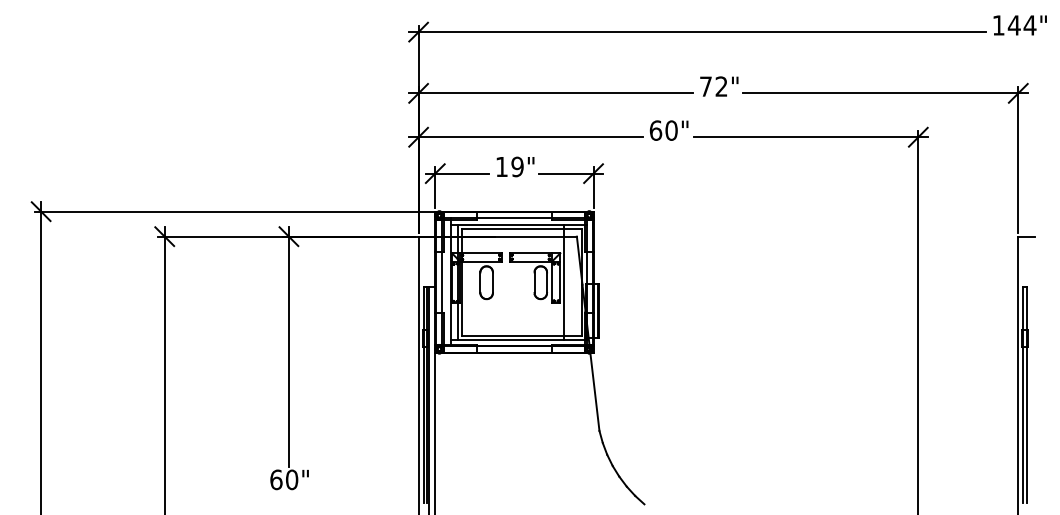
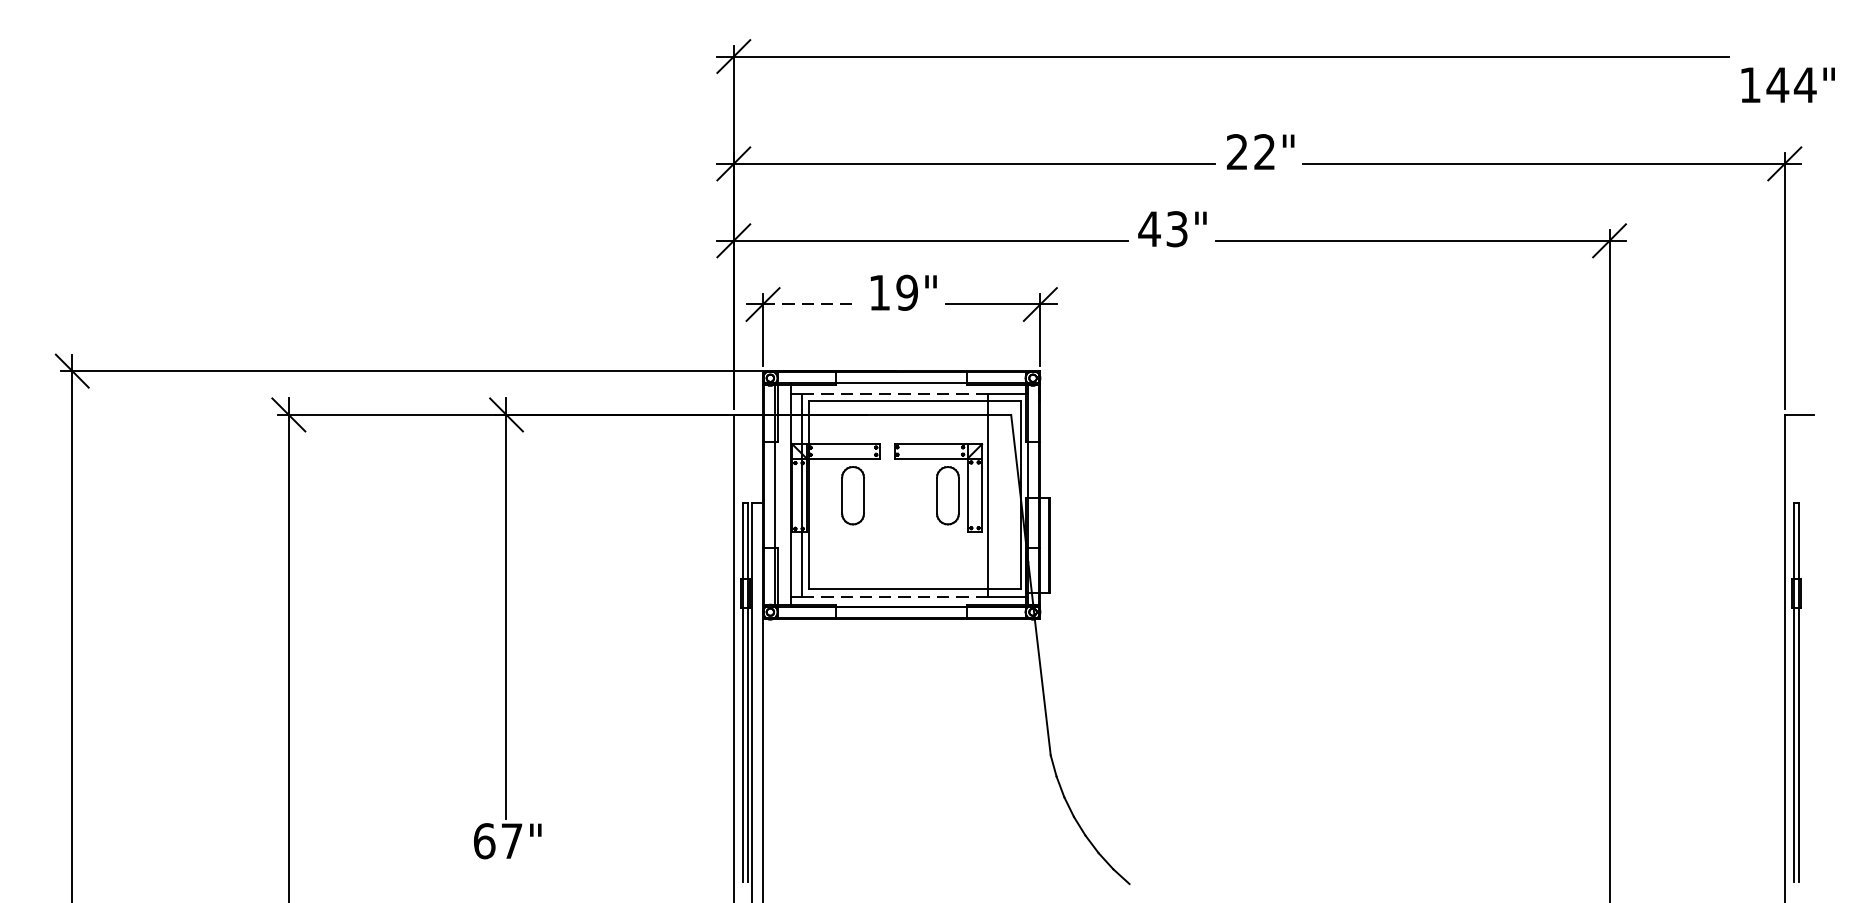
text: (1019, 25) -> (1786, 85), moved
text: (705, 86) -> (1236, 151), 72" -> 22"
text: (663, 130) -> (1162, 228), 60" -> 43"
line: (462, 173) -> (810, 304), solid -> dashed
line: (511, 224) -> (896, 393), solid -> dashed
line: (511, 340) -> (896, 596), solid -> dashed
text: (292, 479) -> (512, 840), 60" -> 67"

